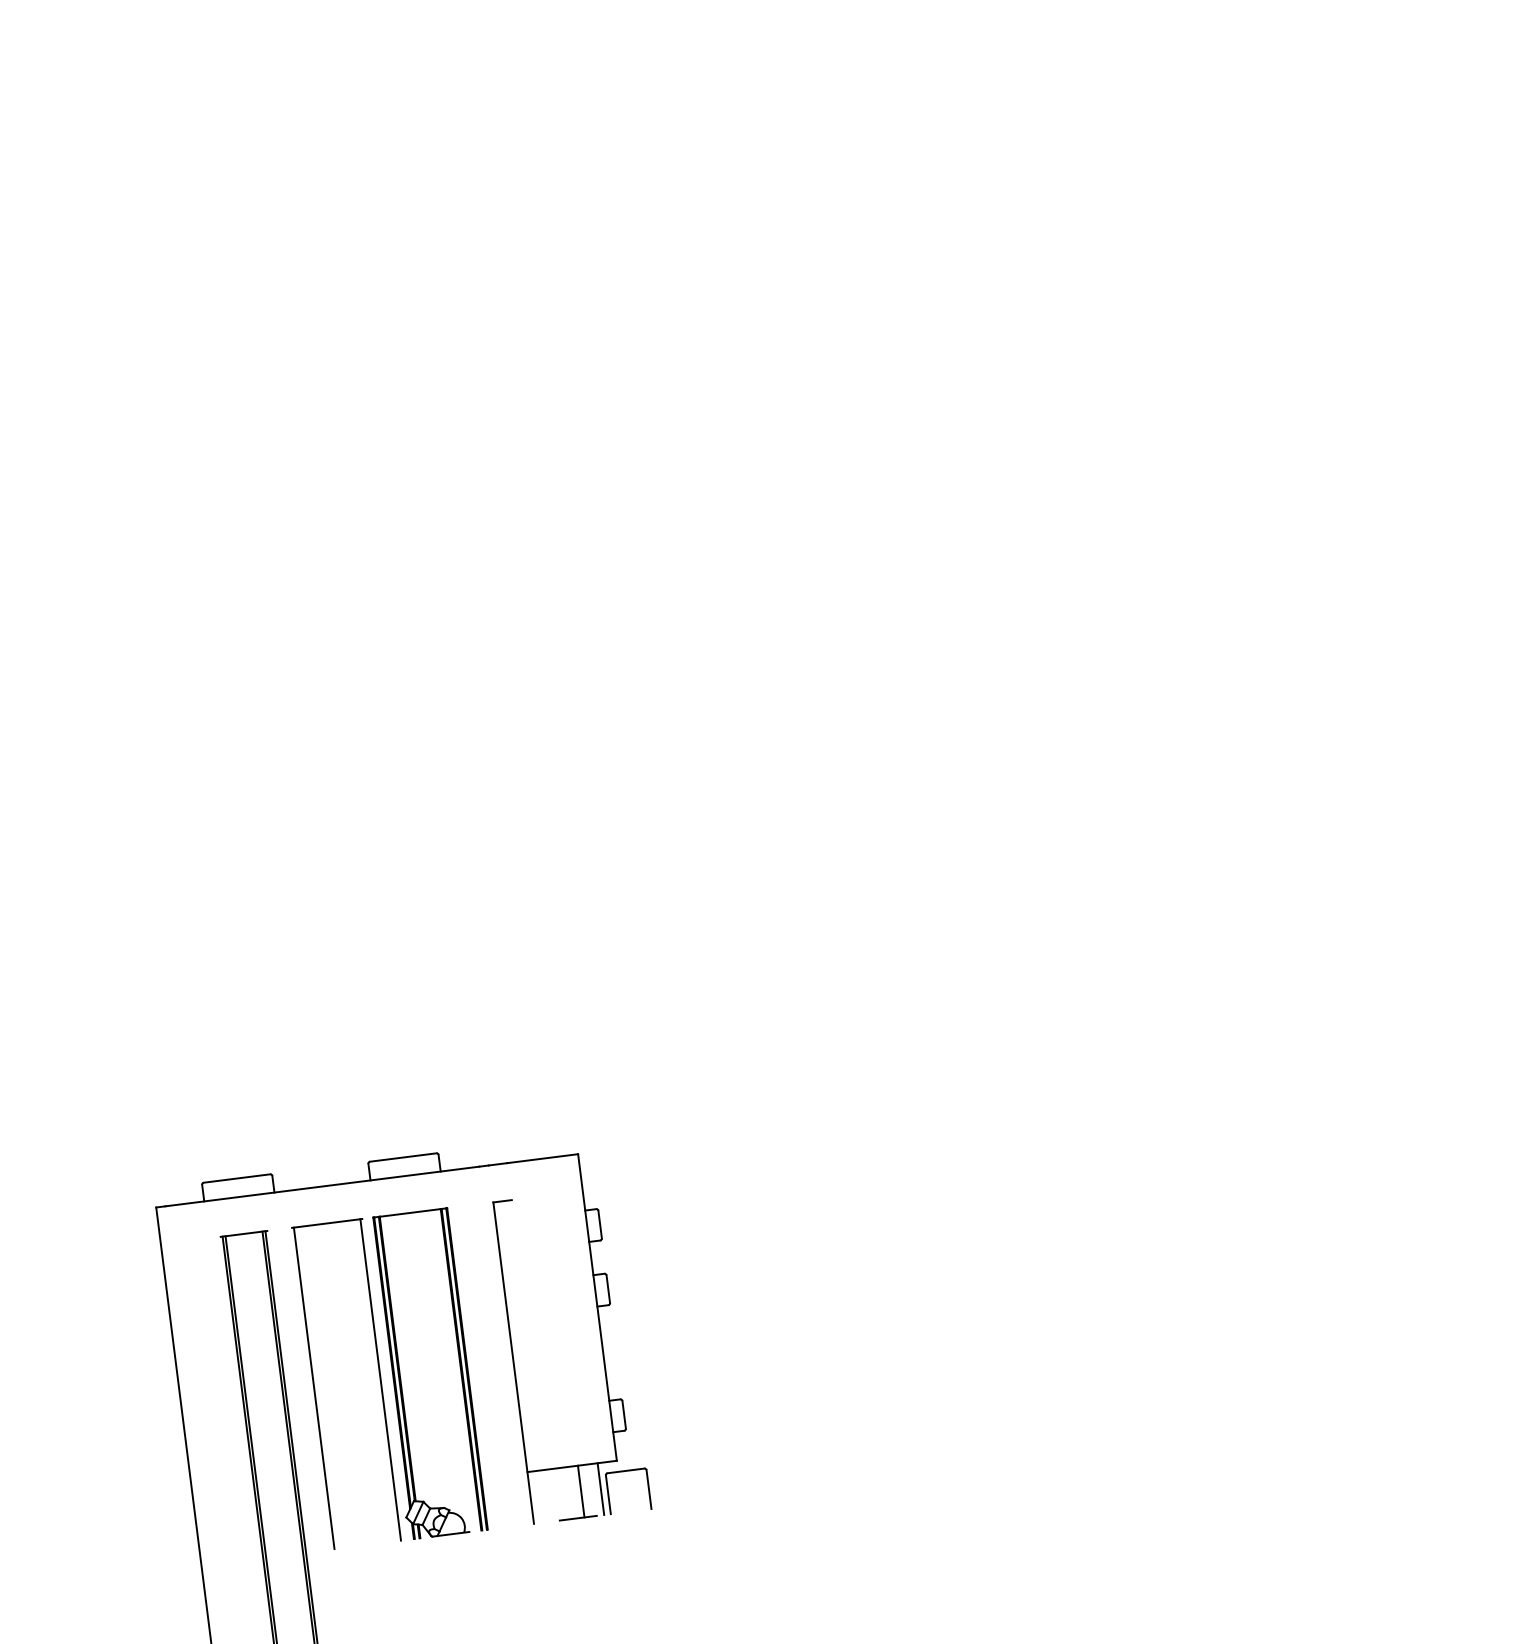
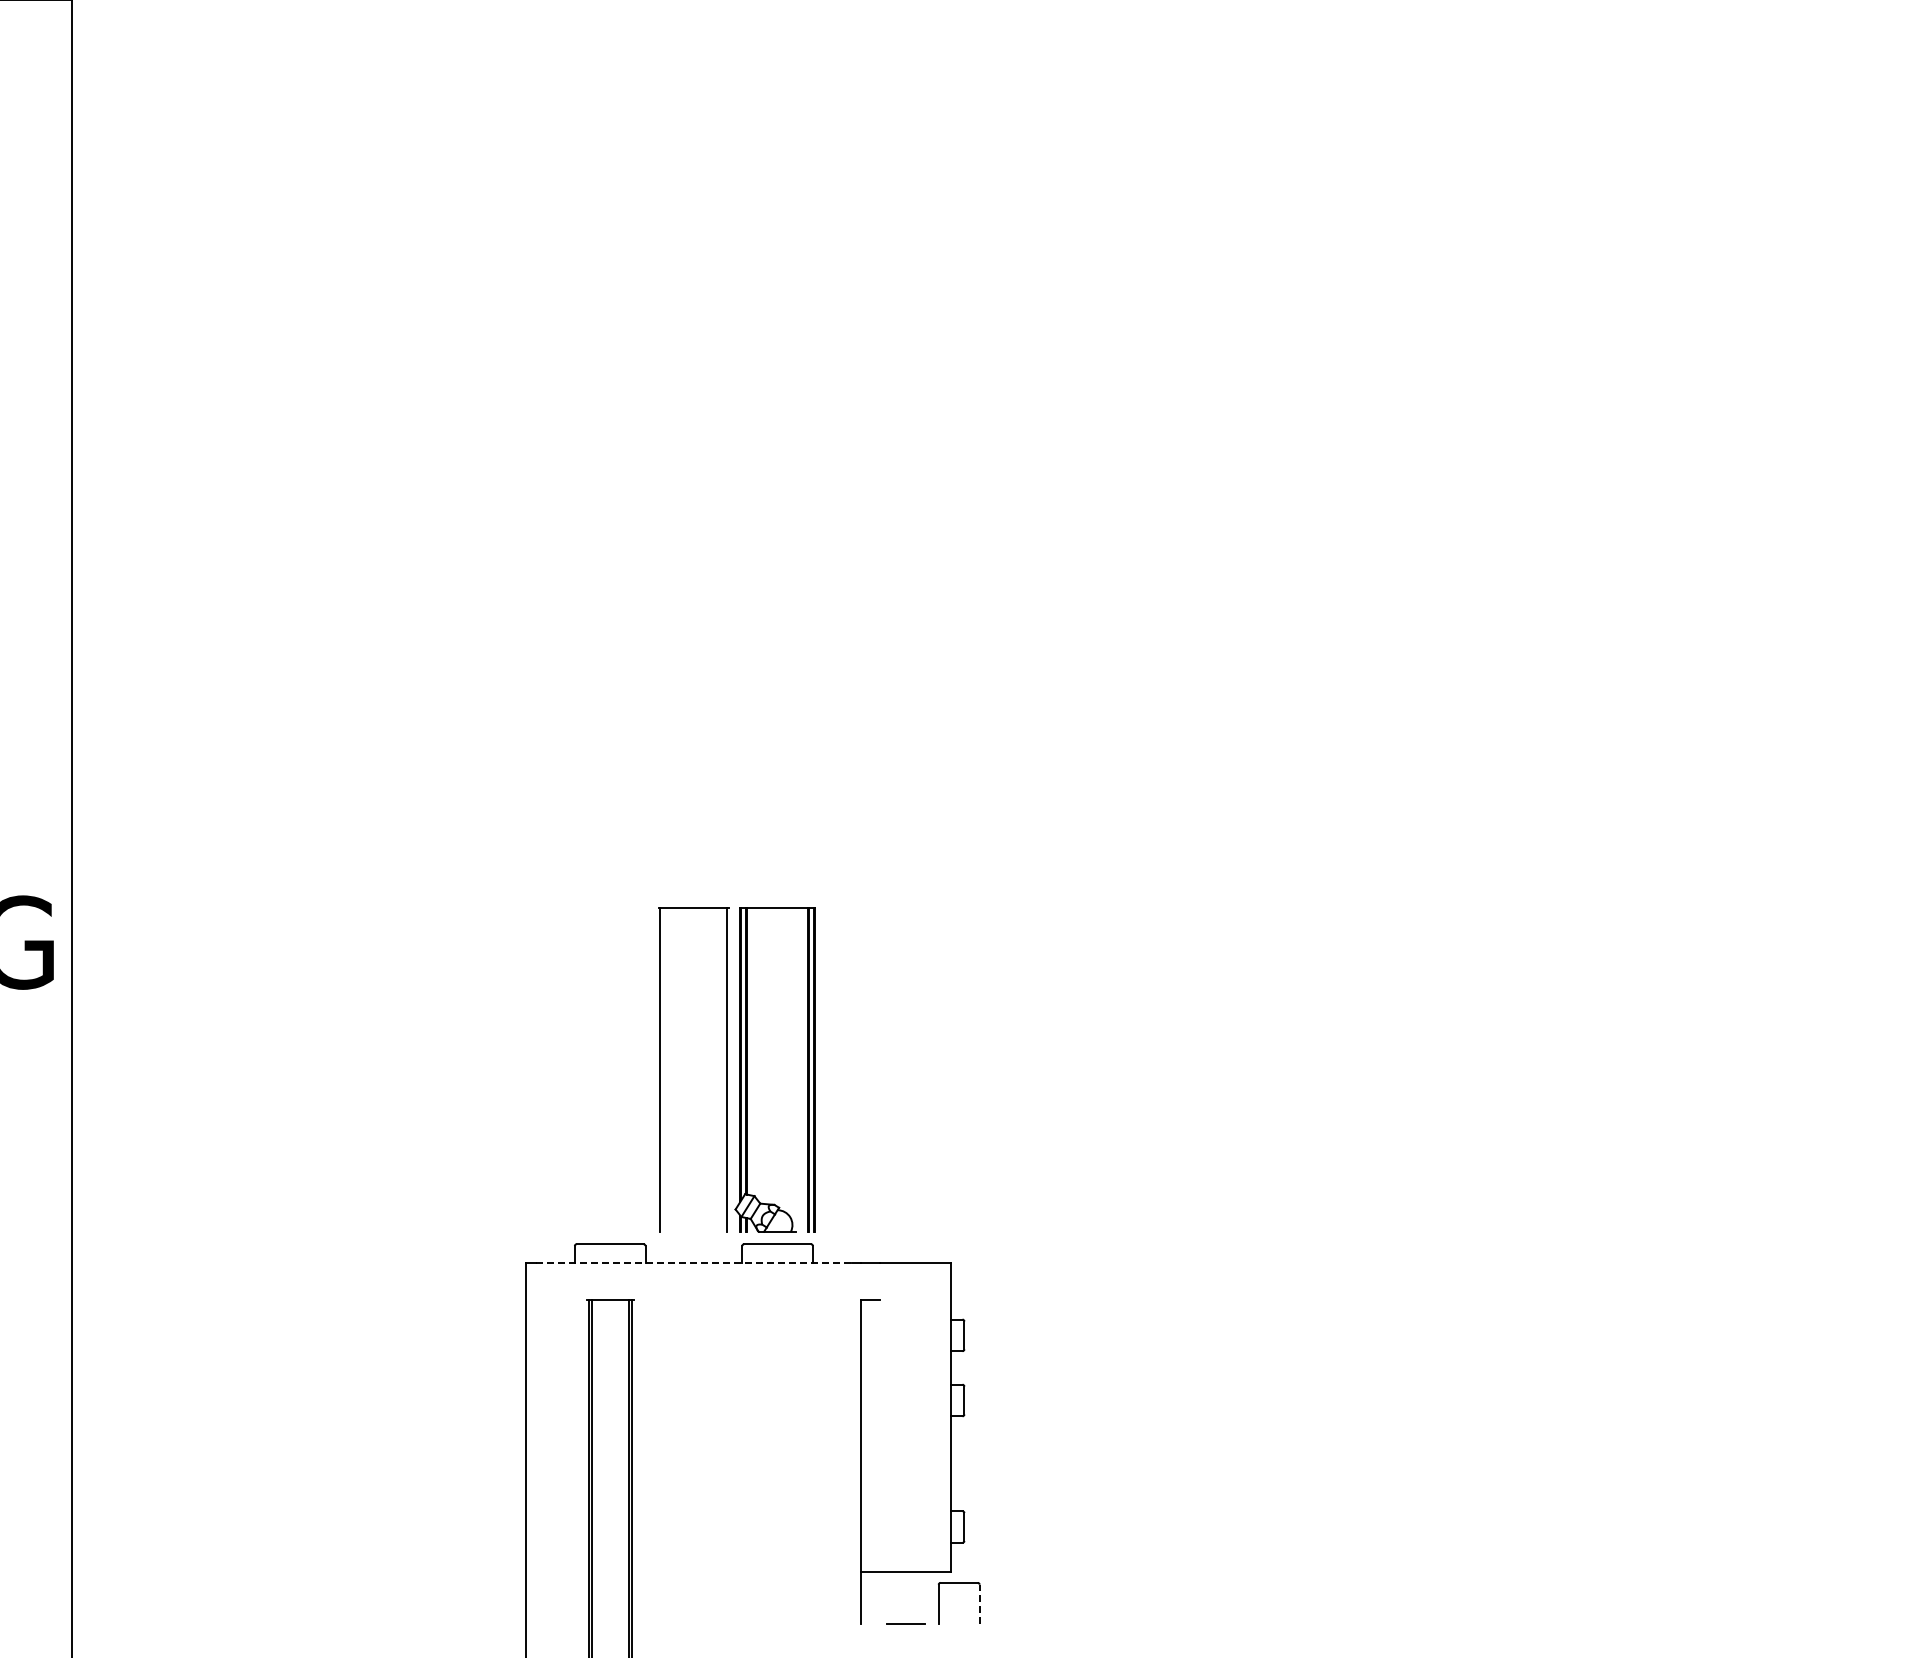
line: (323, 1186) -> (694, 1262), solid -> dashed
part: (389, 1378) -> (736, 1069), moved
line: (601, 1488) -> (932, 1597), removed
line: (648, 1489) -> (979, 1604), solid -> dashed
line: (581, 1491) -> (912, 1597), removed

